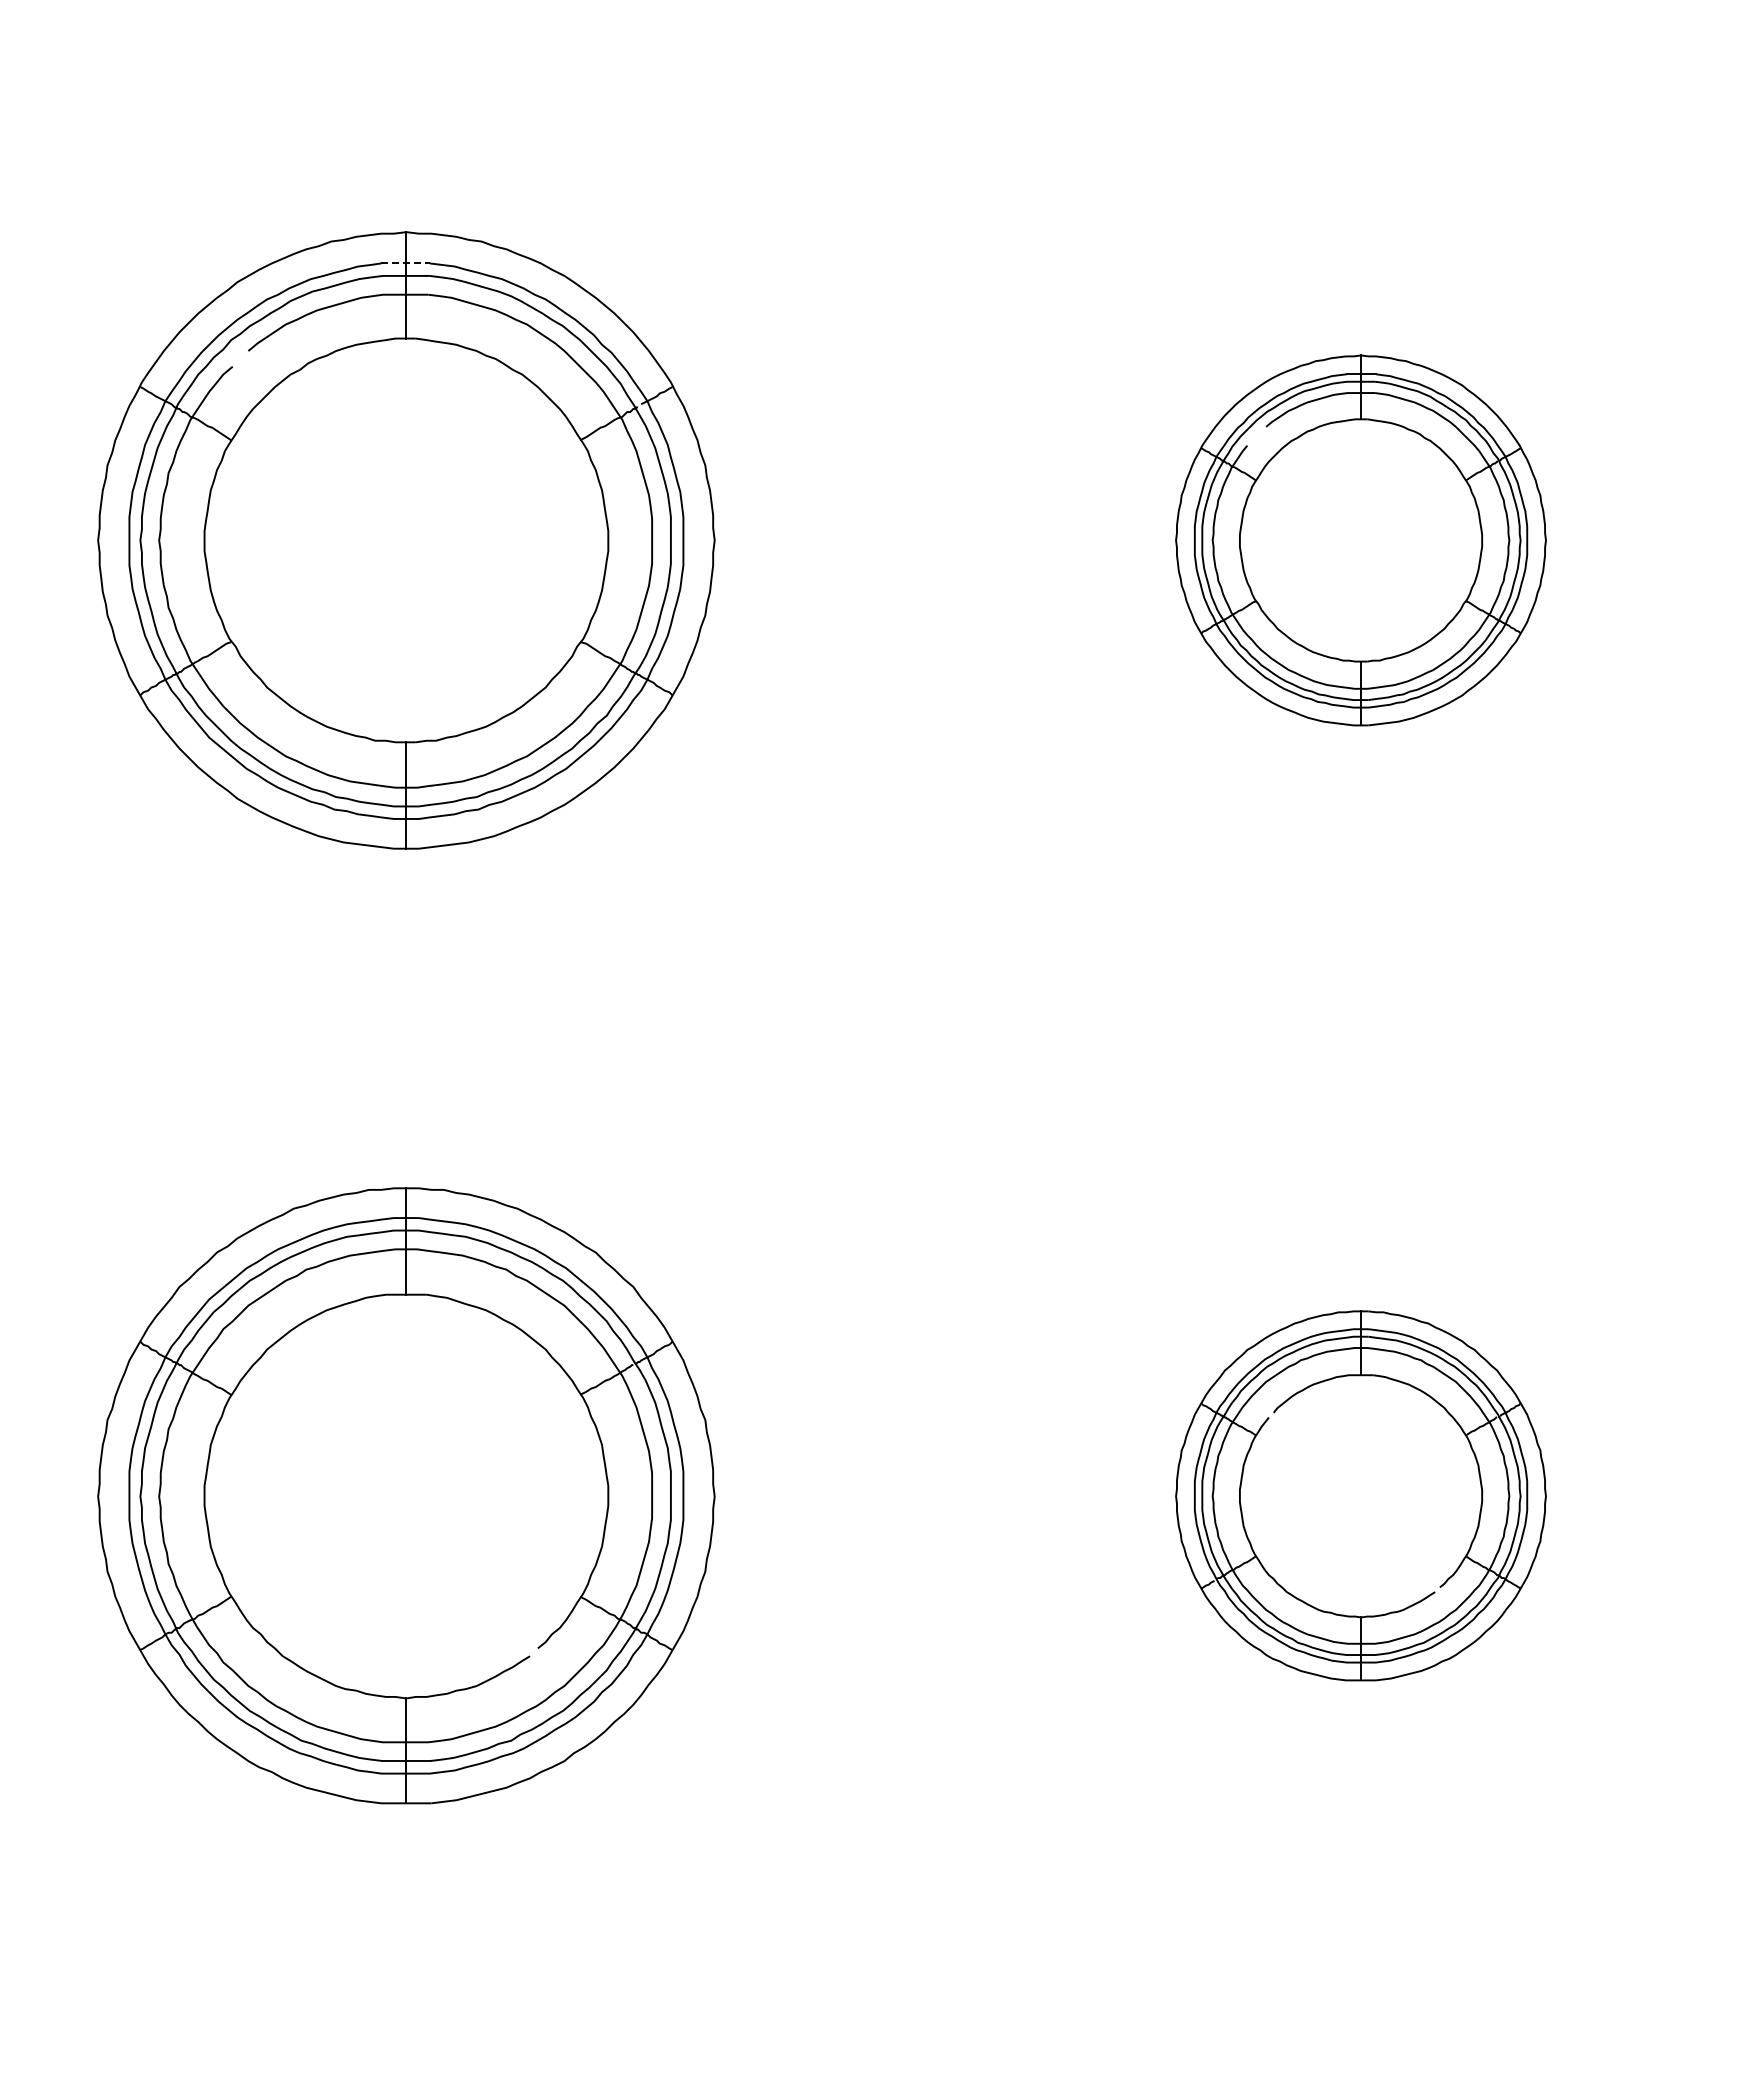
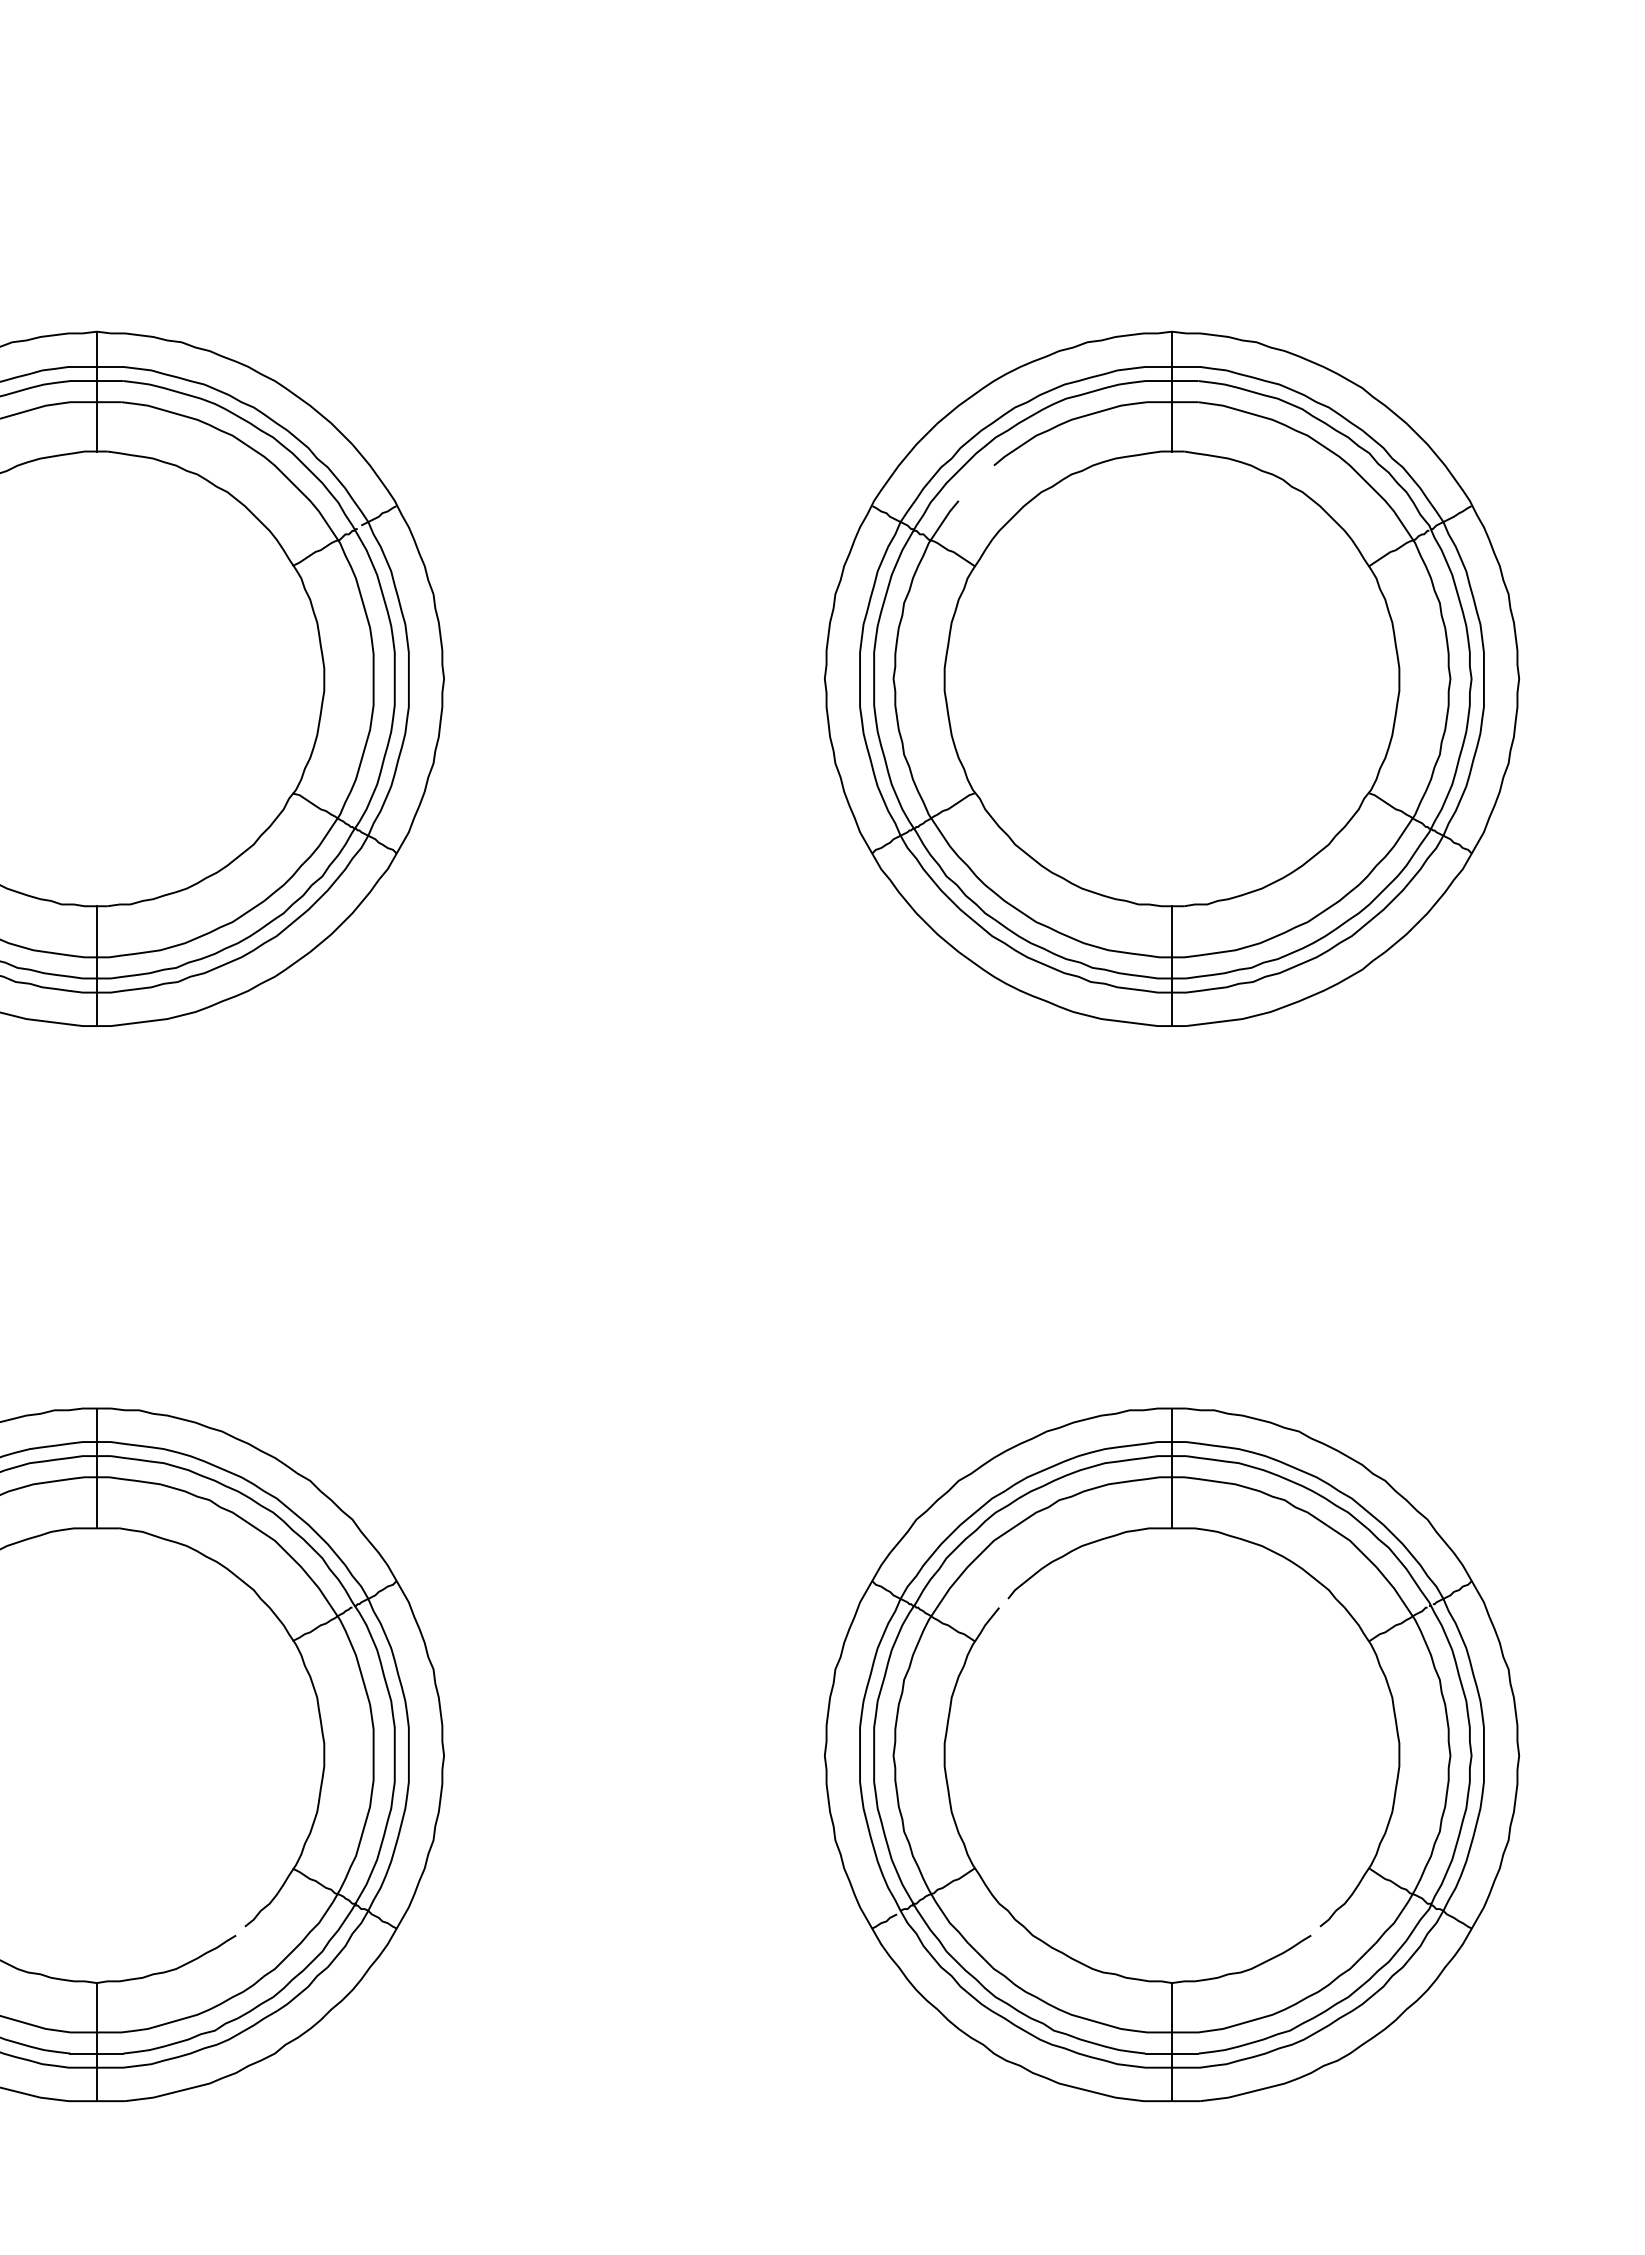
line: (406, 263) -> (97, 367), dashed -> solid
part: (1360, 540) -> (1171, 678), size x1.67
part: (1360, 1495) -> (1171, 1754), size x1.67

